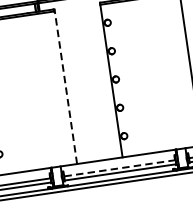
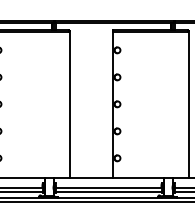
line: (65, 87) -> (69, 104), dashed -> solid
line: (119, 168) -> (108, 187), dashed -> solid

